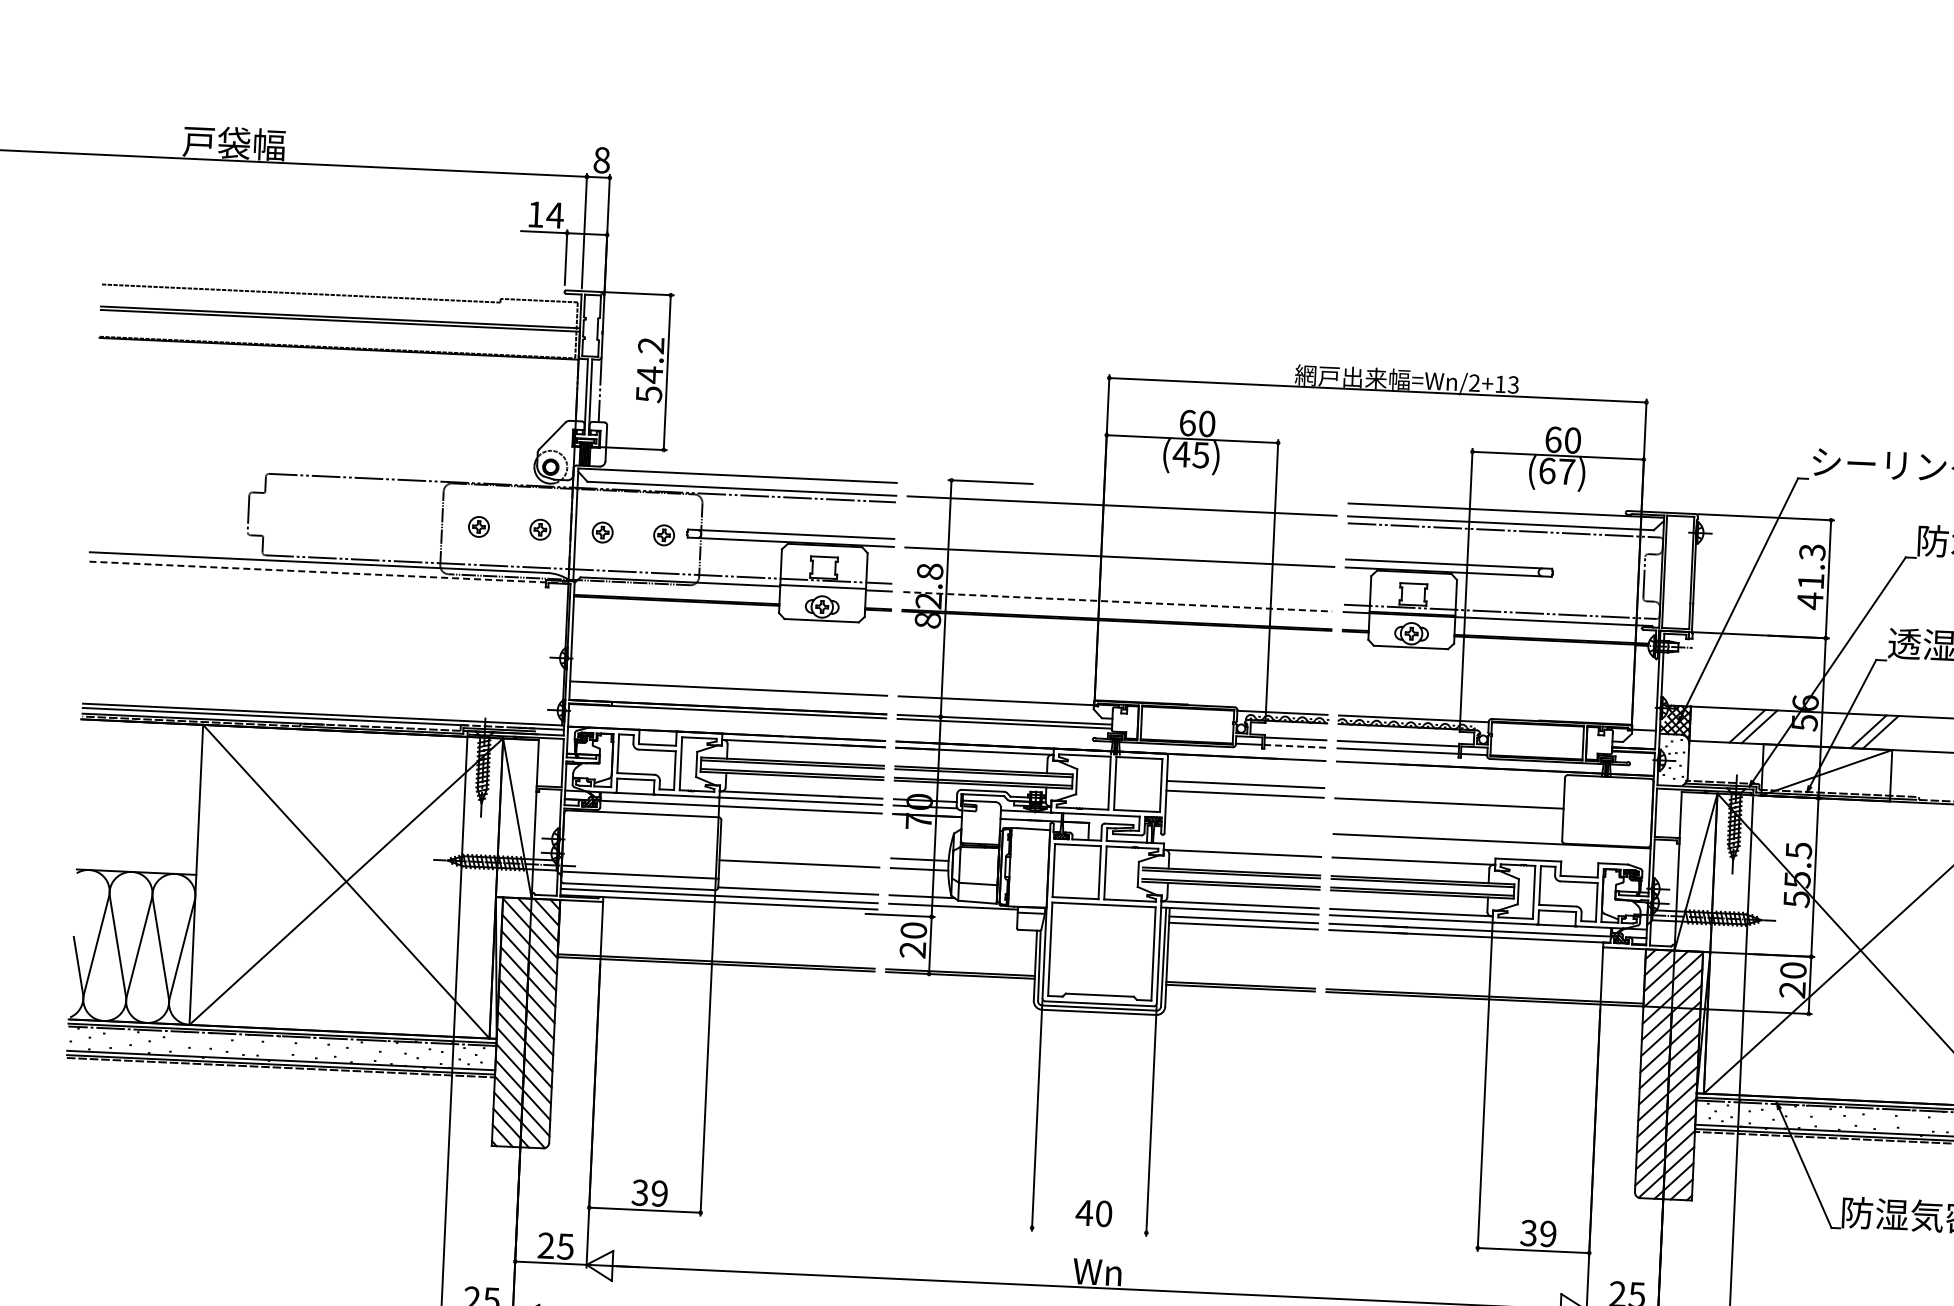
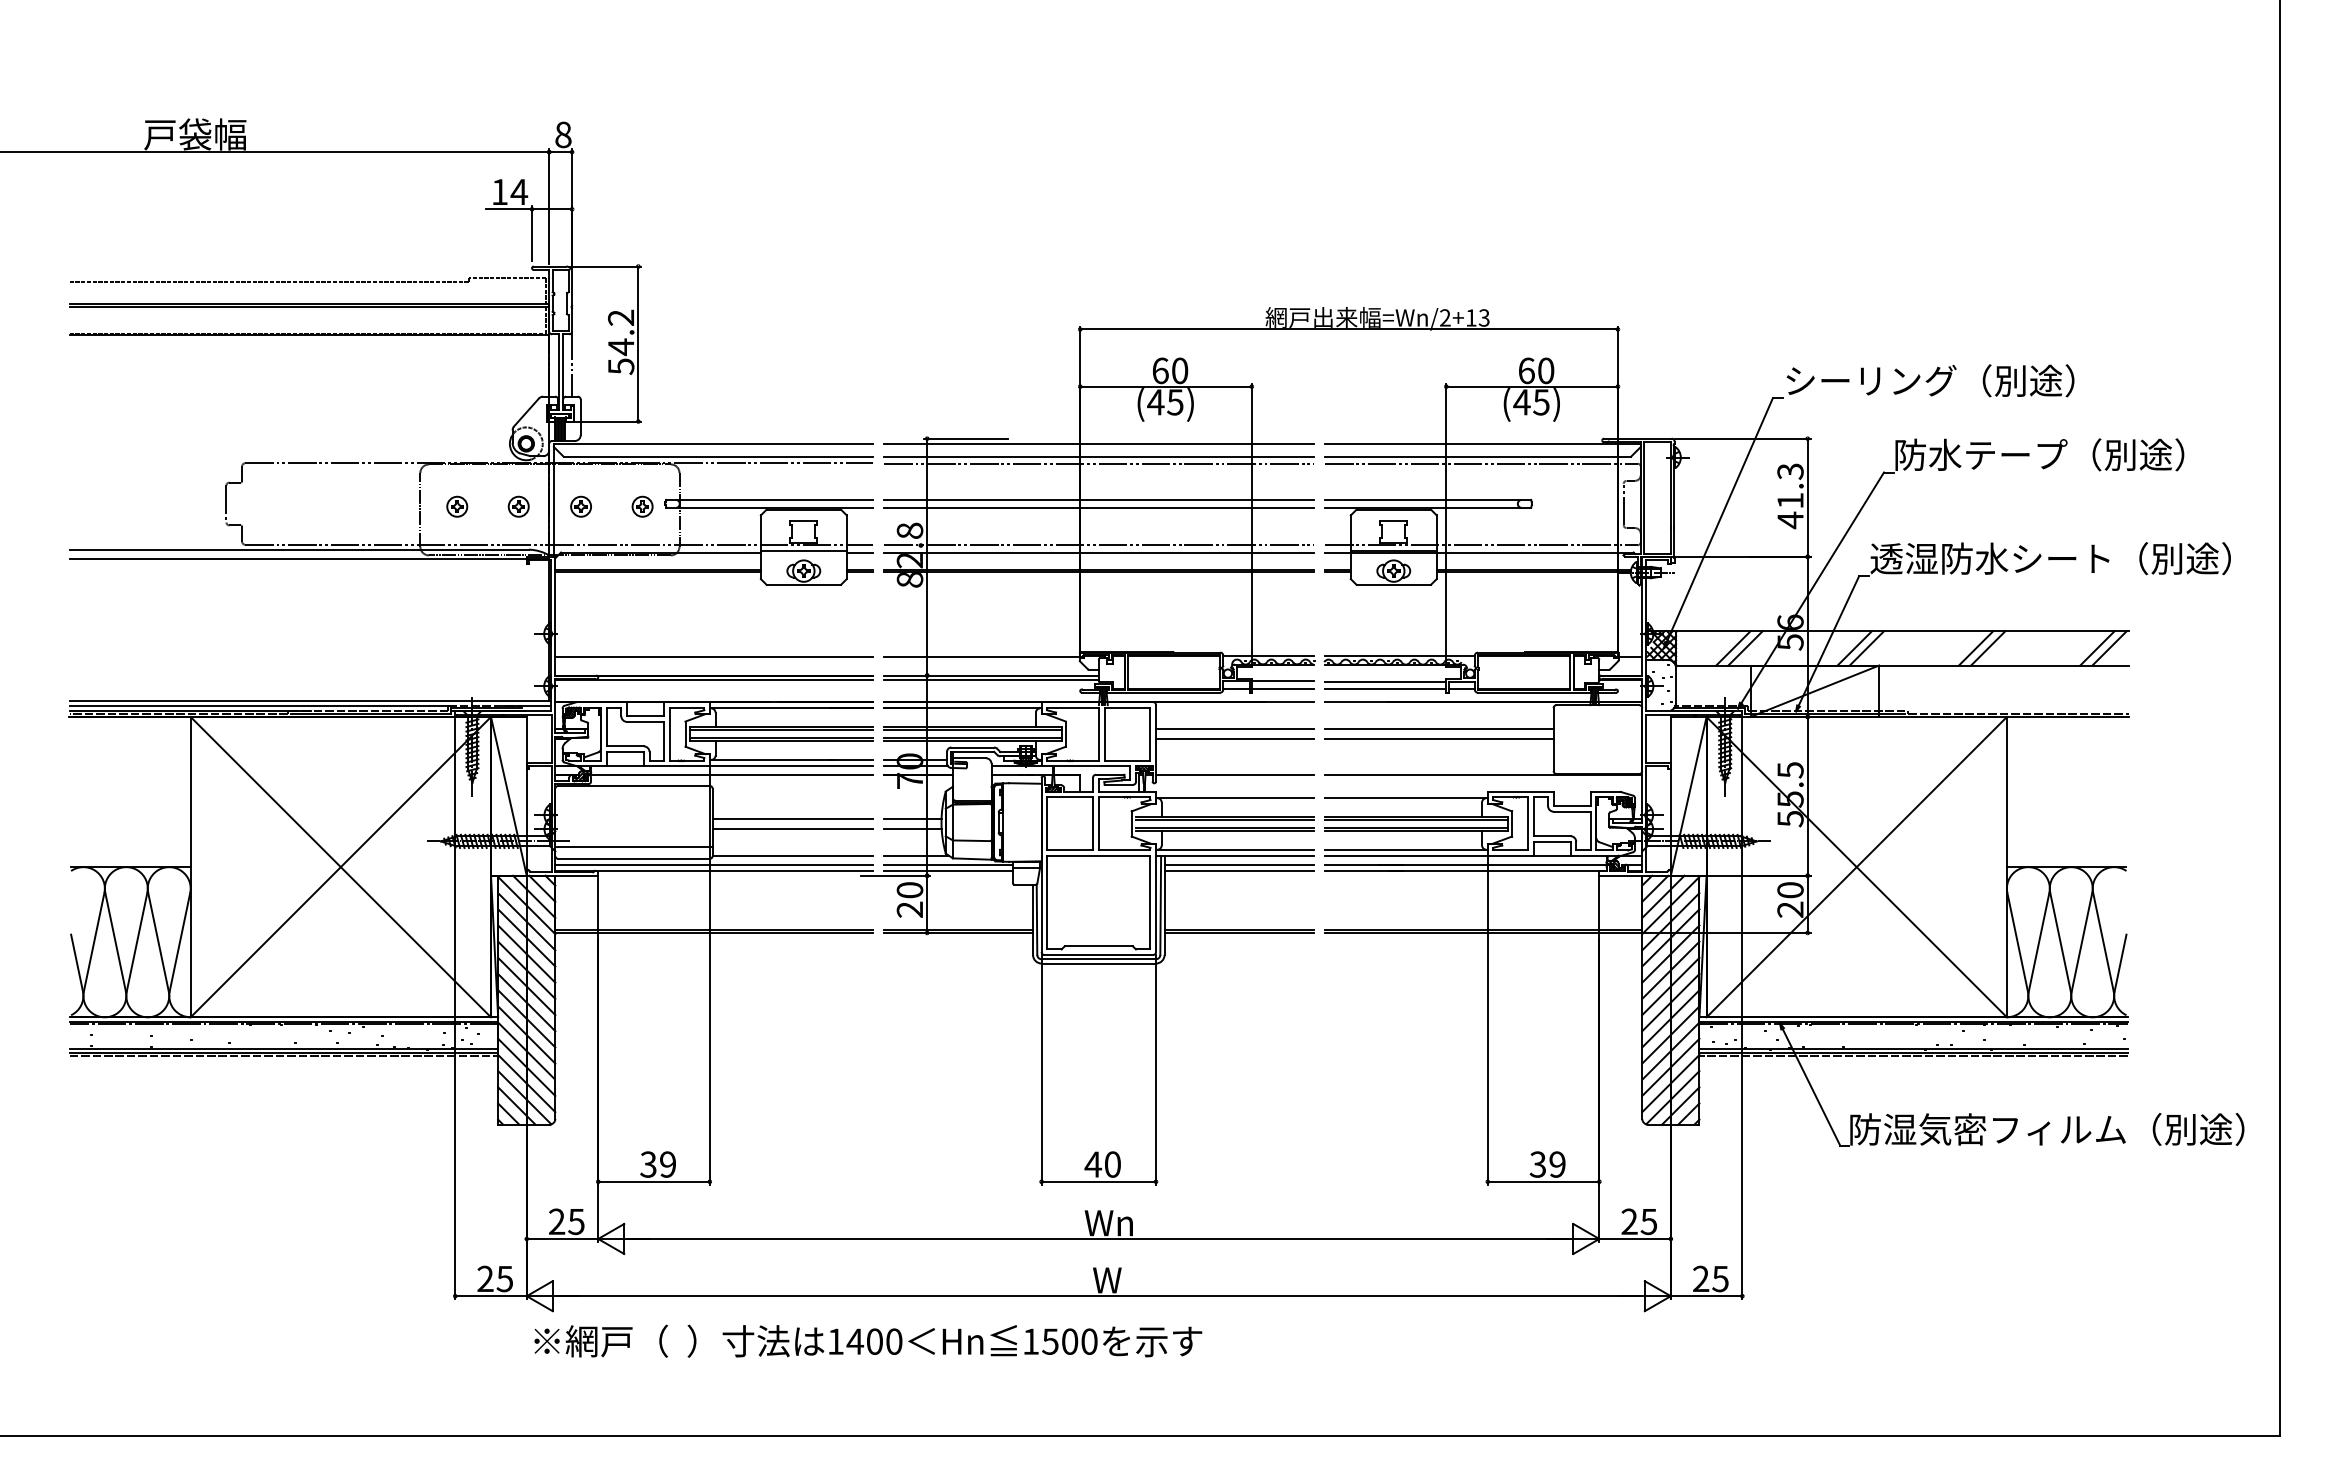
text: (1556, 471) -> (1531, 402), (67) -> (45)
line: (1122, 492) -> (1098, 443), added
line: (1121, 512) -> (1098, 463), added
line: (1119, 548) -> (1098, 499), added
line: (328, 572) -> (309, 559), dashed -> solid
line: (1117, 594) -> (1098, 545), added
line: (1117, 601) -> (1098, 552), dashed -> solid
line: (1295, 745) -> (1282, 688), dashed -> solid
line: (1449, 793) -> (1438, 729), added
line: (1243, 829) -> (1234, 774), added
line: (799, 854) -> (792, 819), added
line: (953, 912) -> (948, 870), added
line: (1088, 1230) -> (1098, 1181), added

